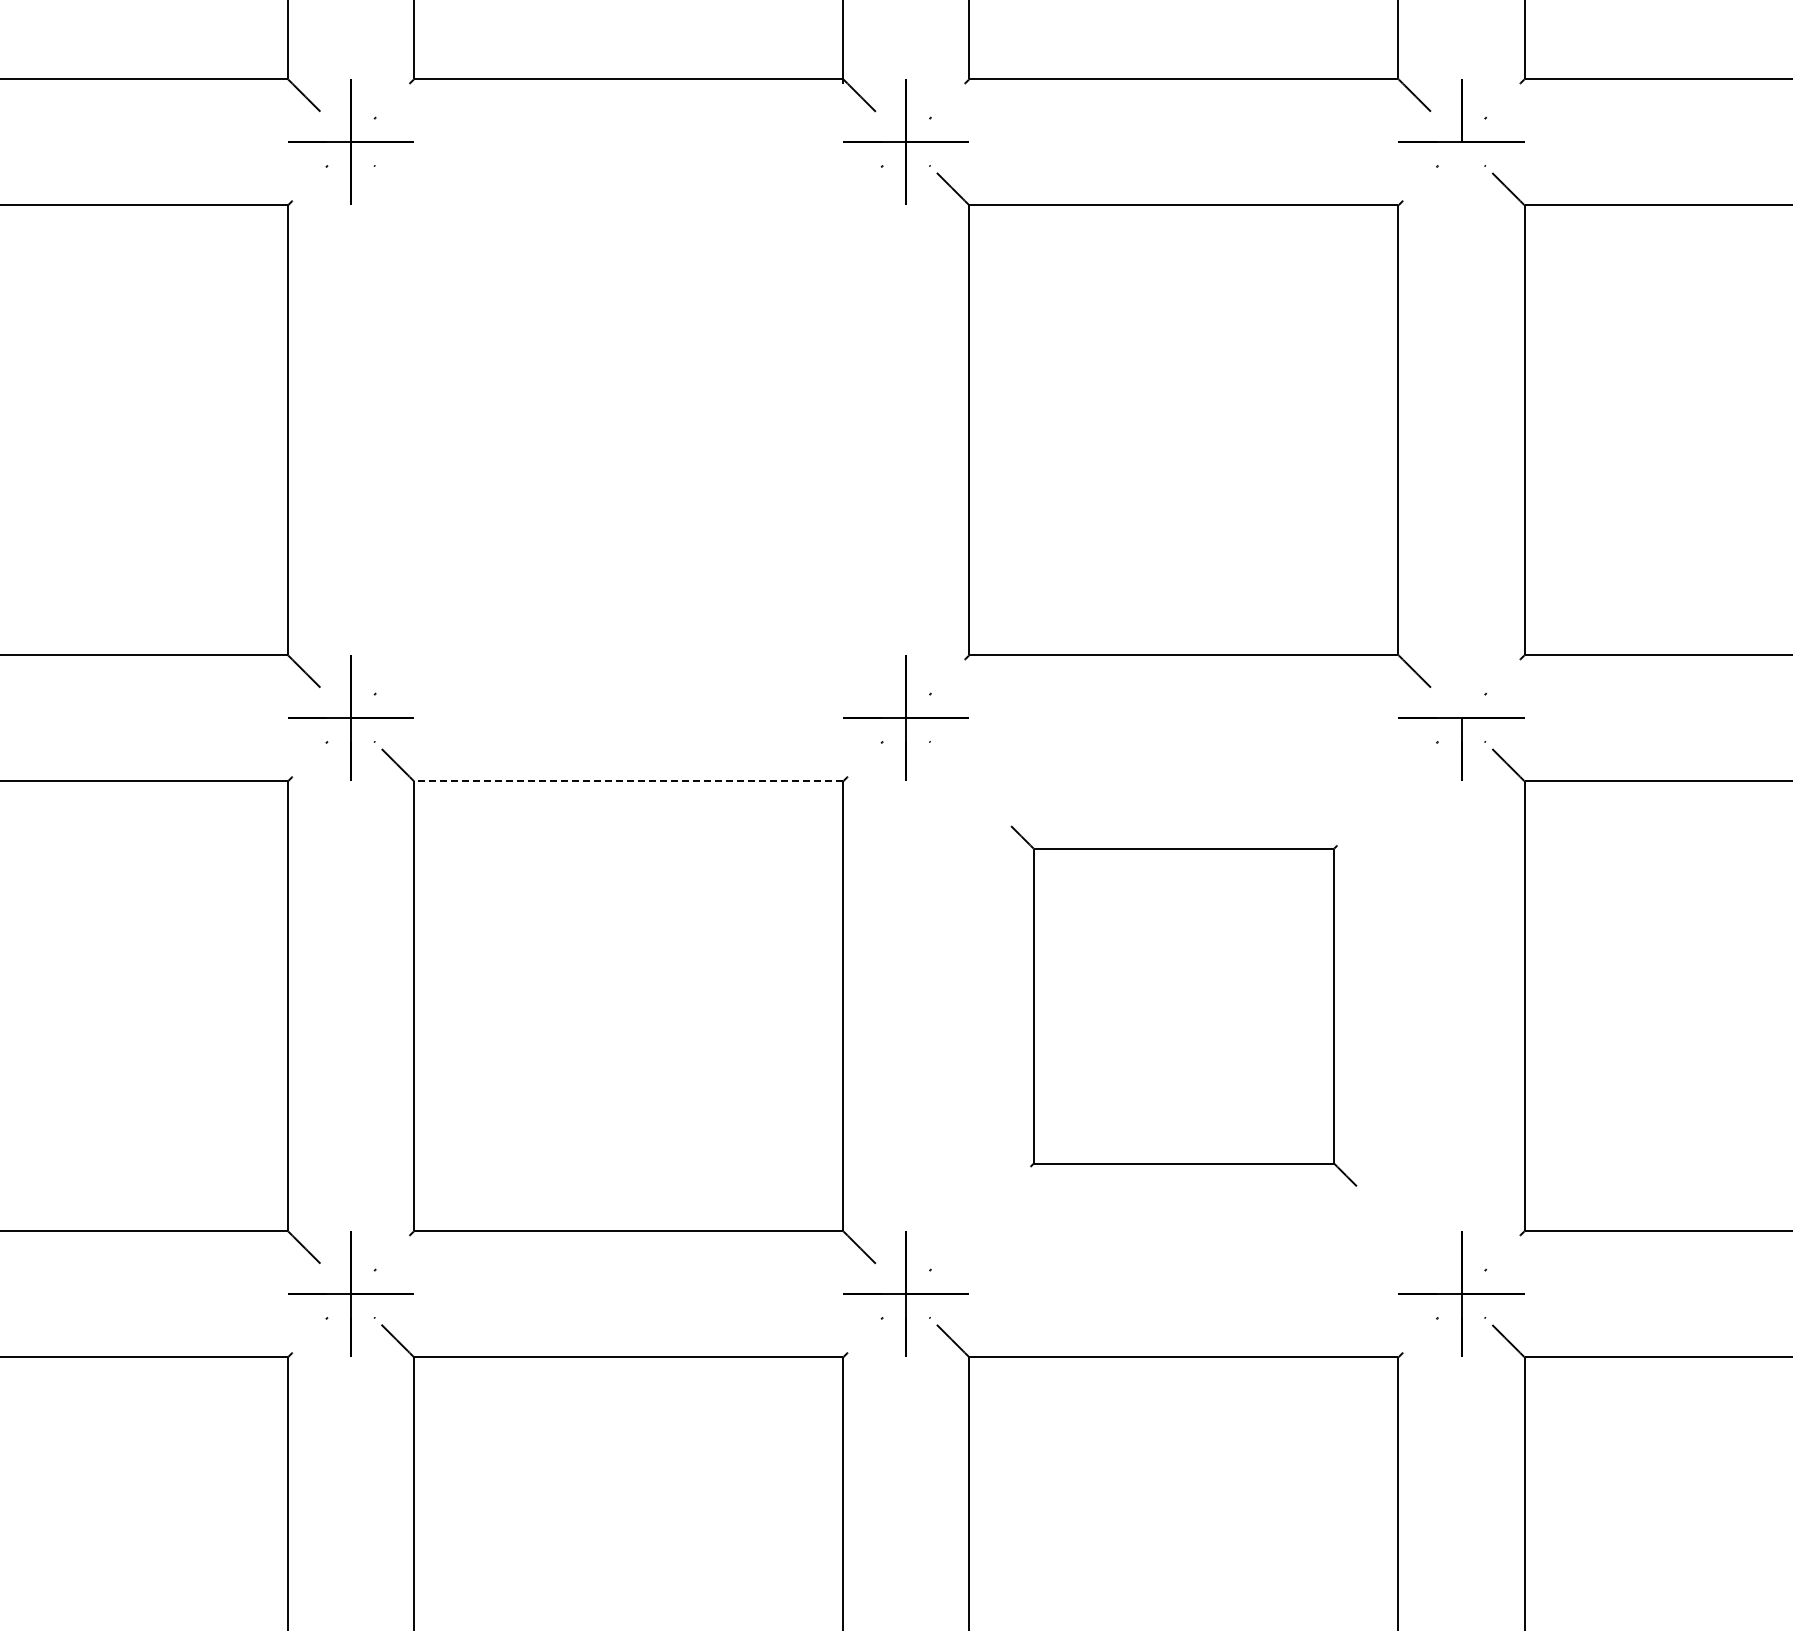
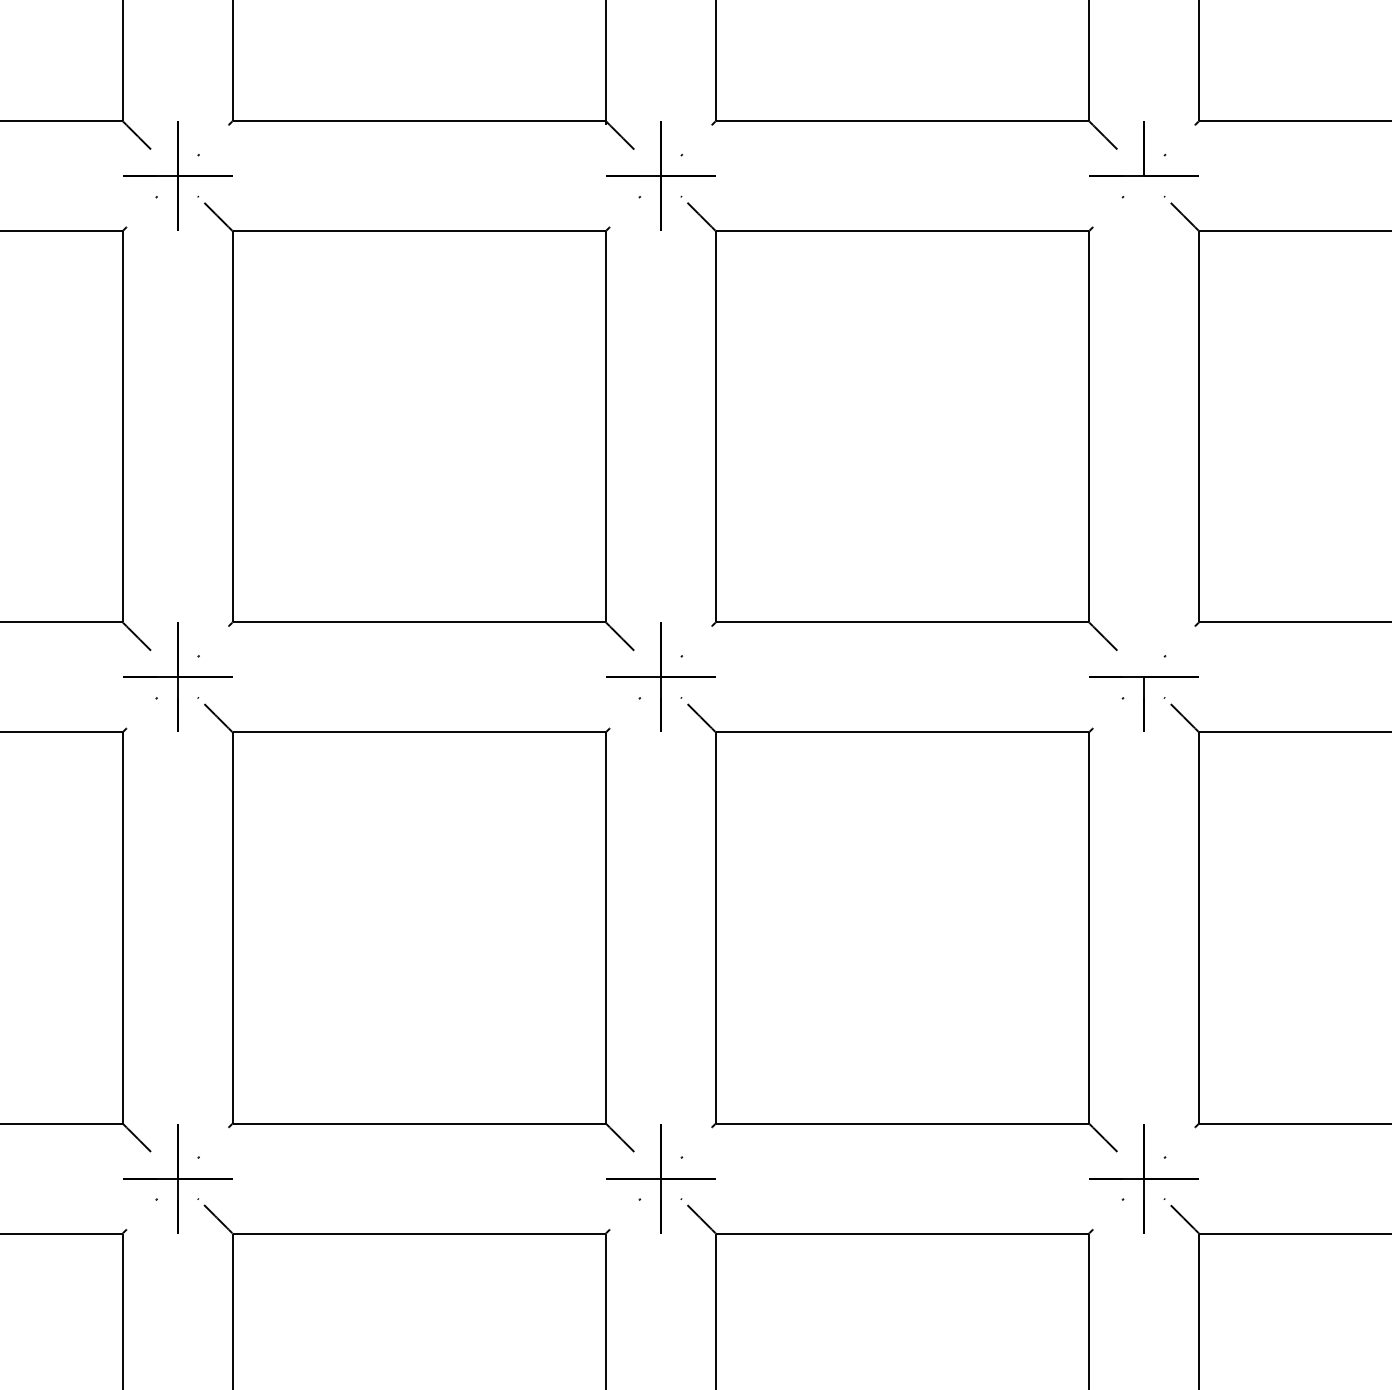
part: (628, 429) -> (419, 426), added
line: (628, 781) -> (419, 732), dashed -> solid
part: (1183, 1005) -> (902, 927), size x1.43

